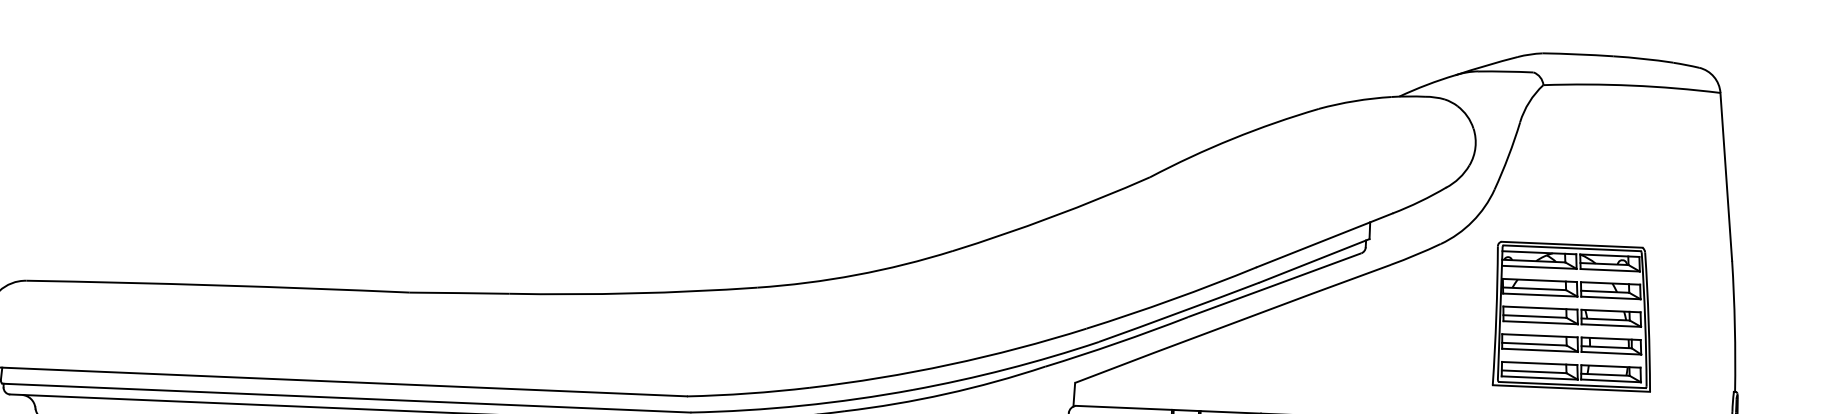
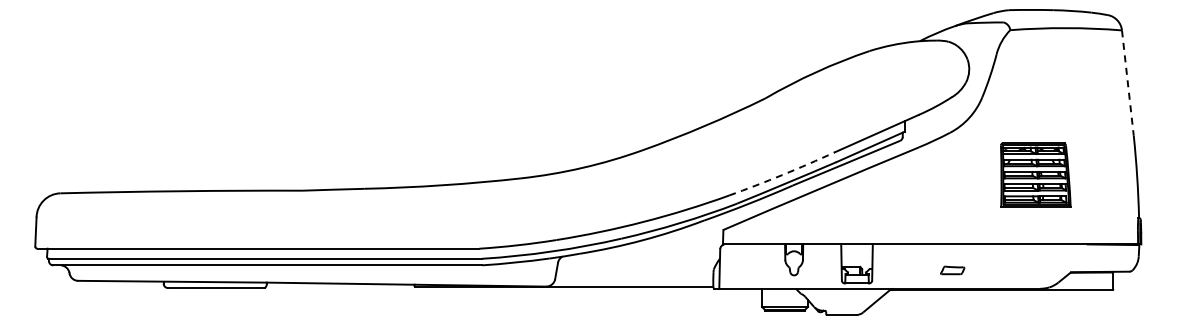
line: (1725, 177) -> (1127, 83), solid -> dashed
arc: (1172, 300) -> (782, 175), solid -> dashed
part: (1573, 315) -> (1035, 174), size x0.7

